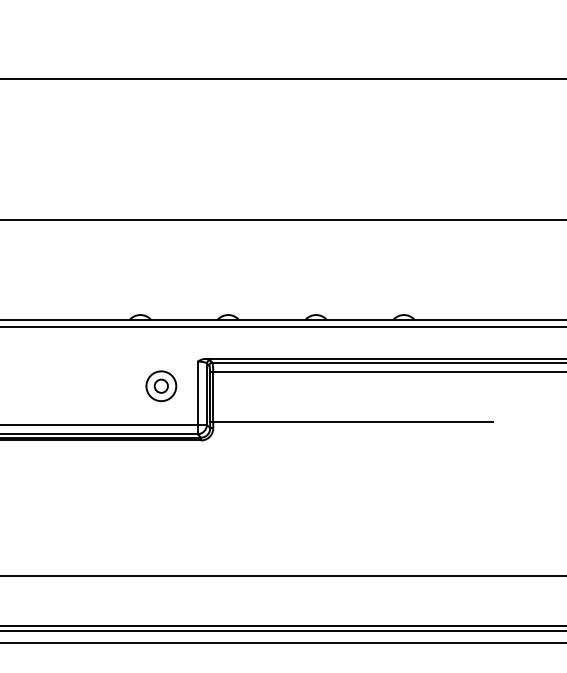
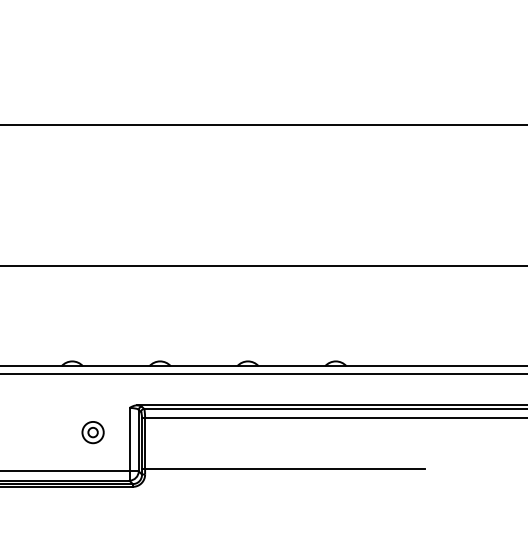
part: (160, 385) -> (92, 431), size x0.71

